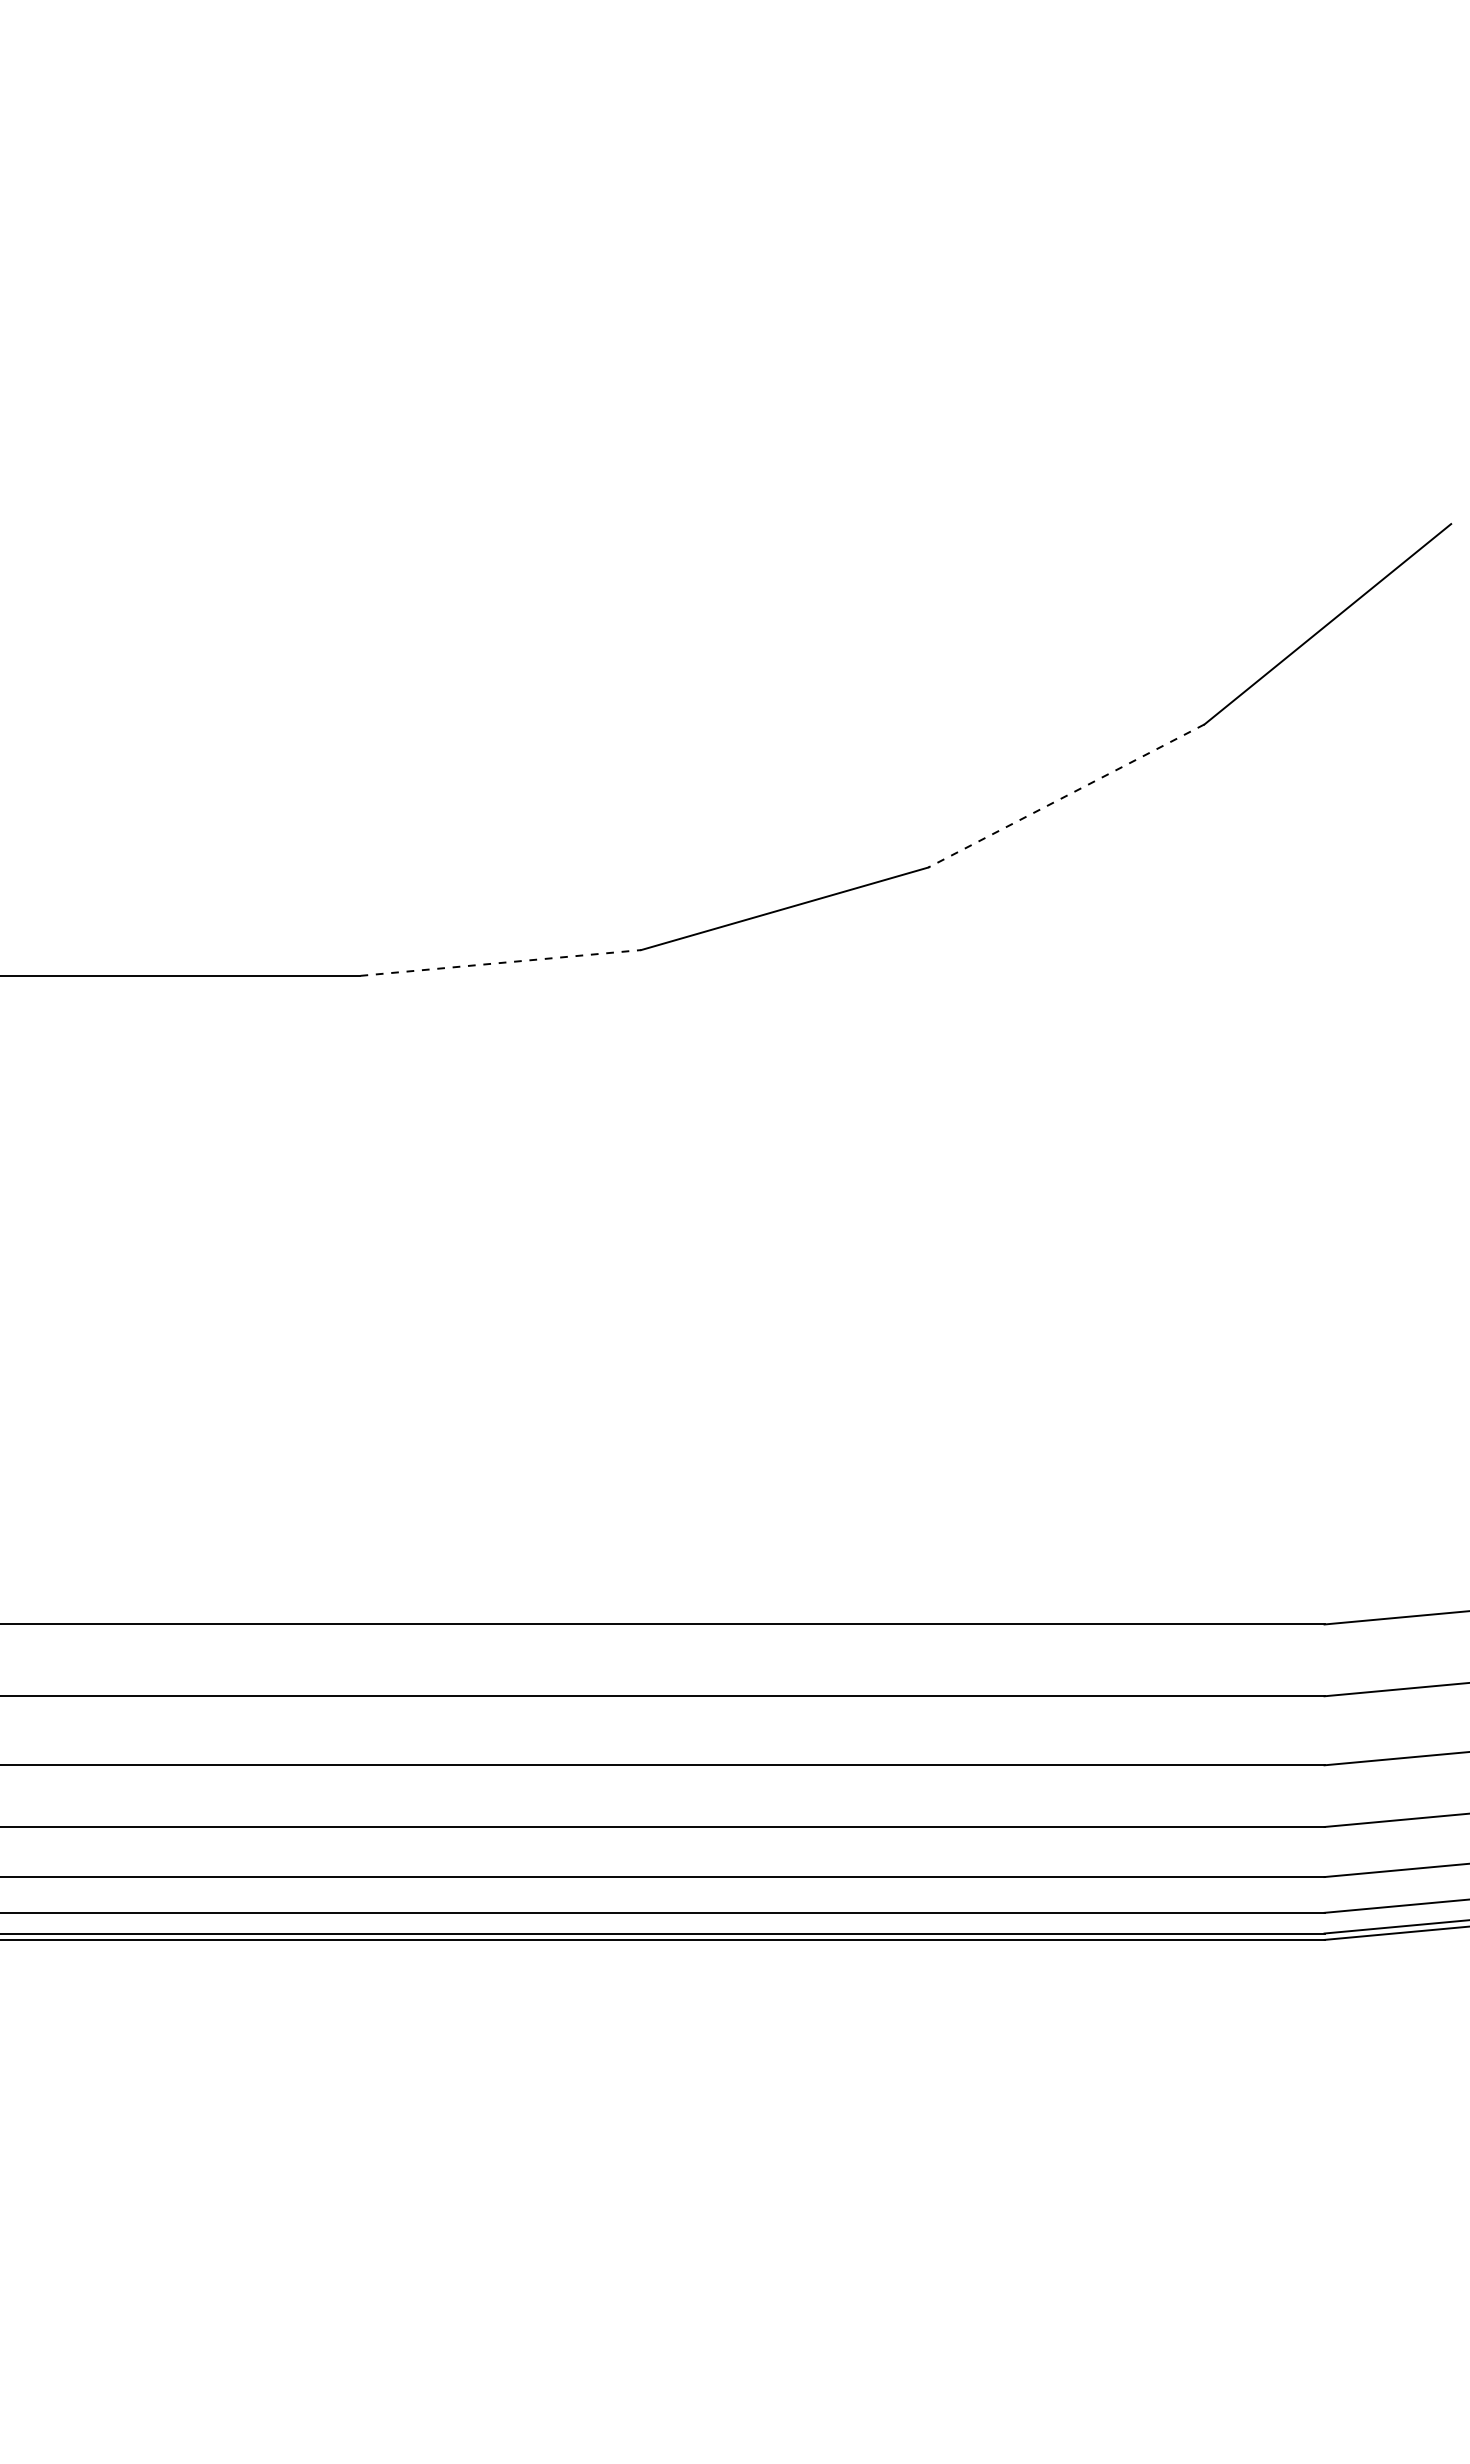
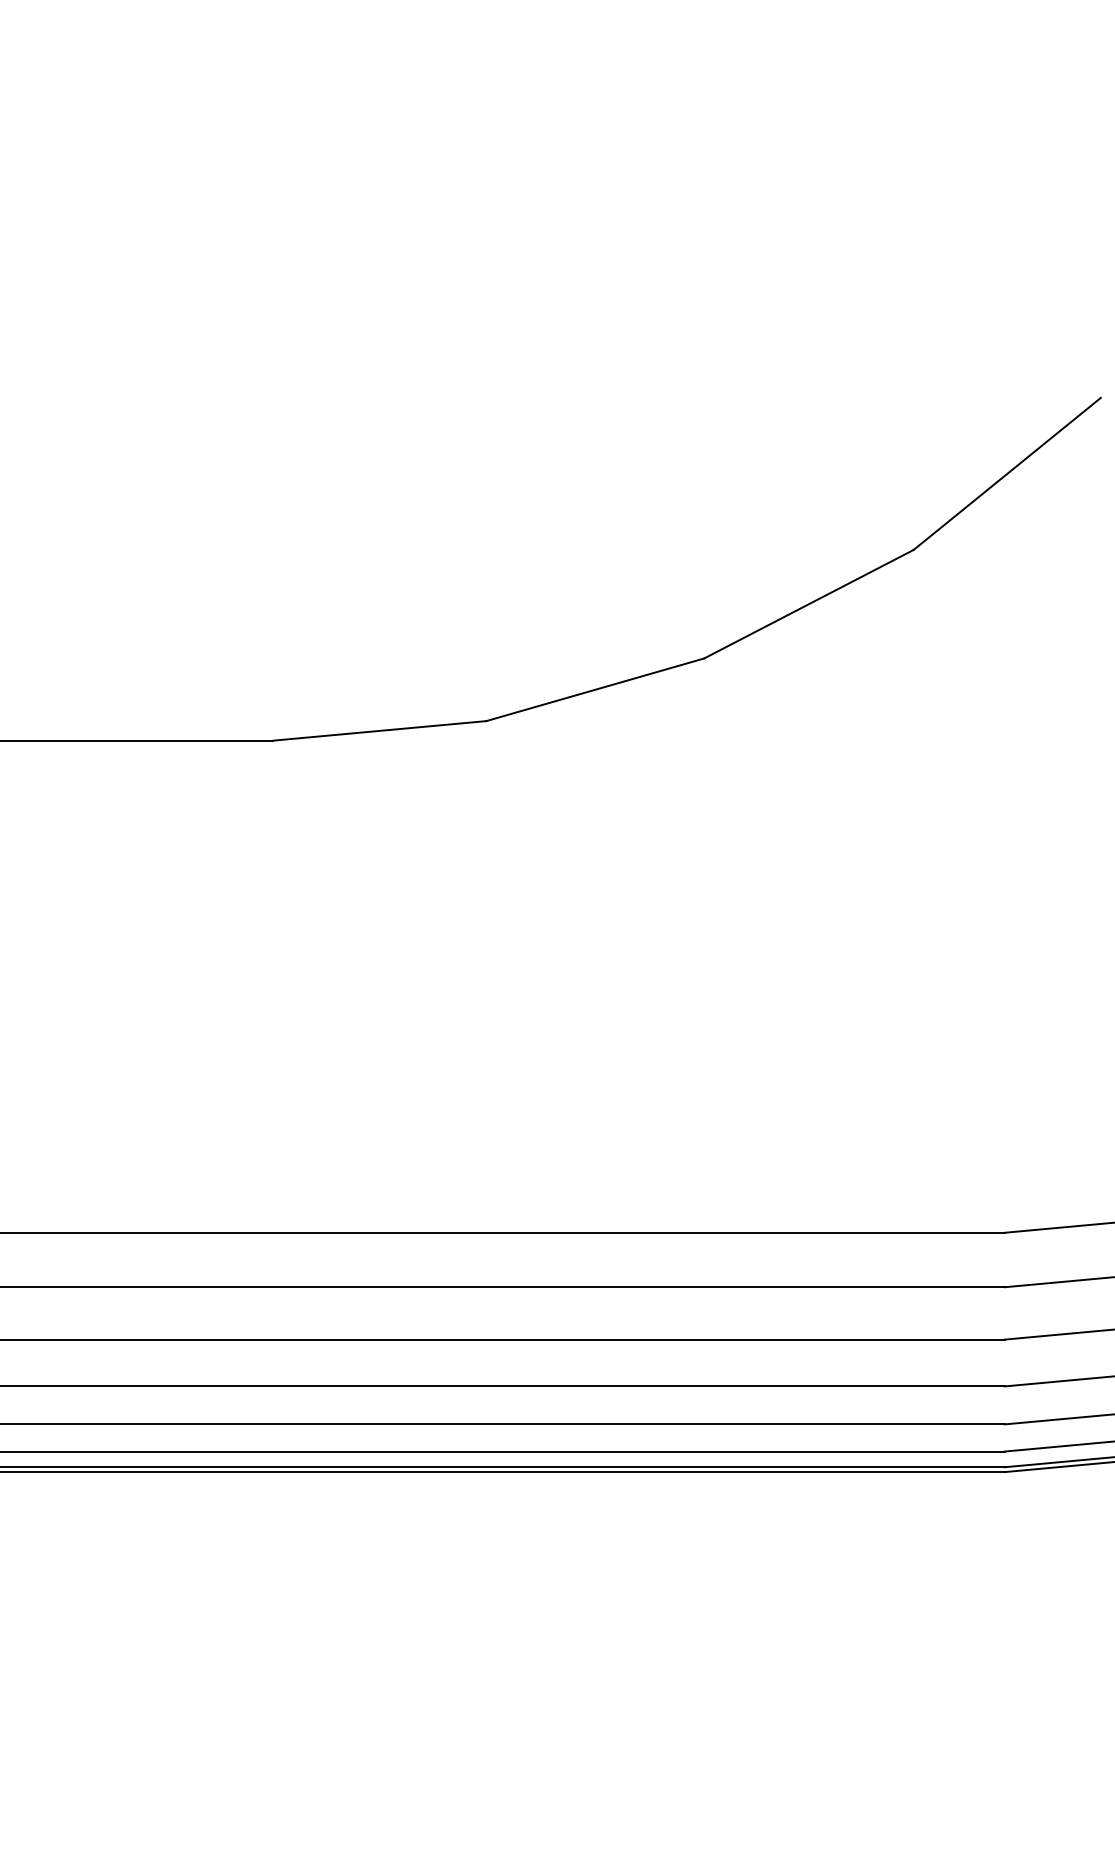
line: (1066, 796) -> (809, 604), dashed -> solid
line: (500, 962) -> (379, 730), dashed -> solid

